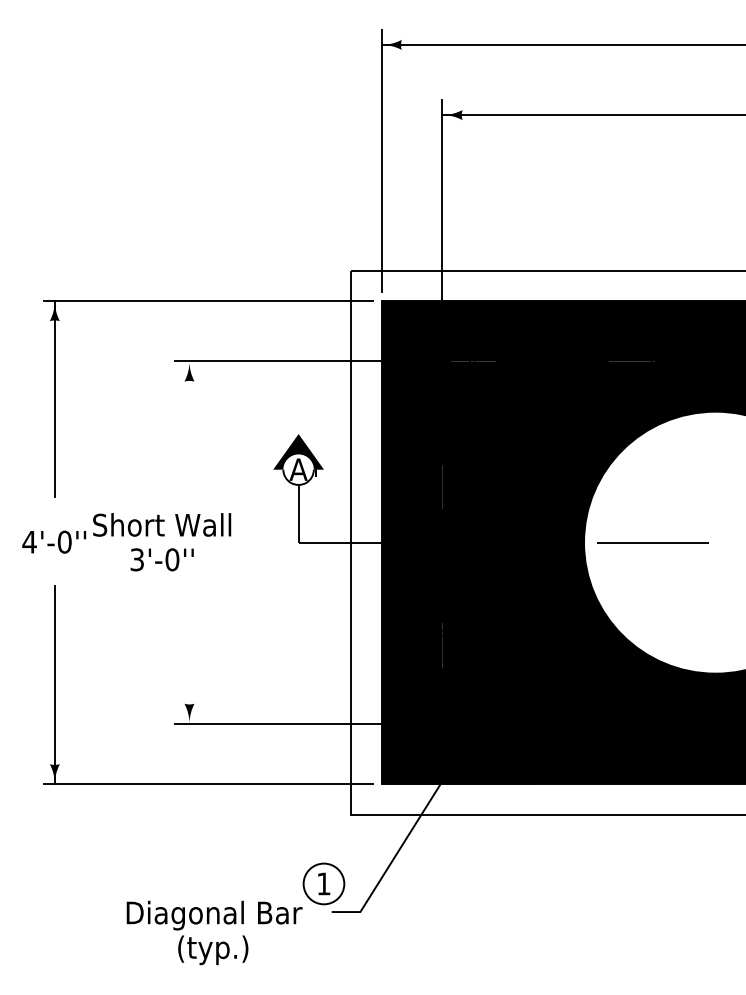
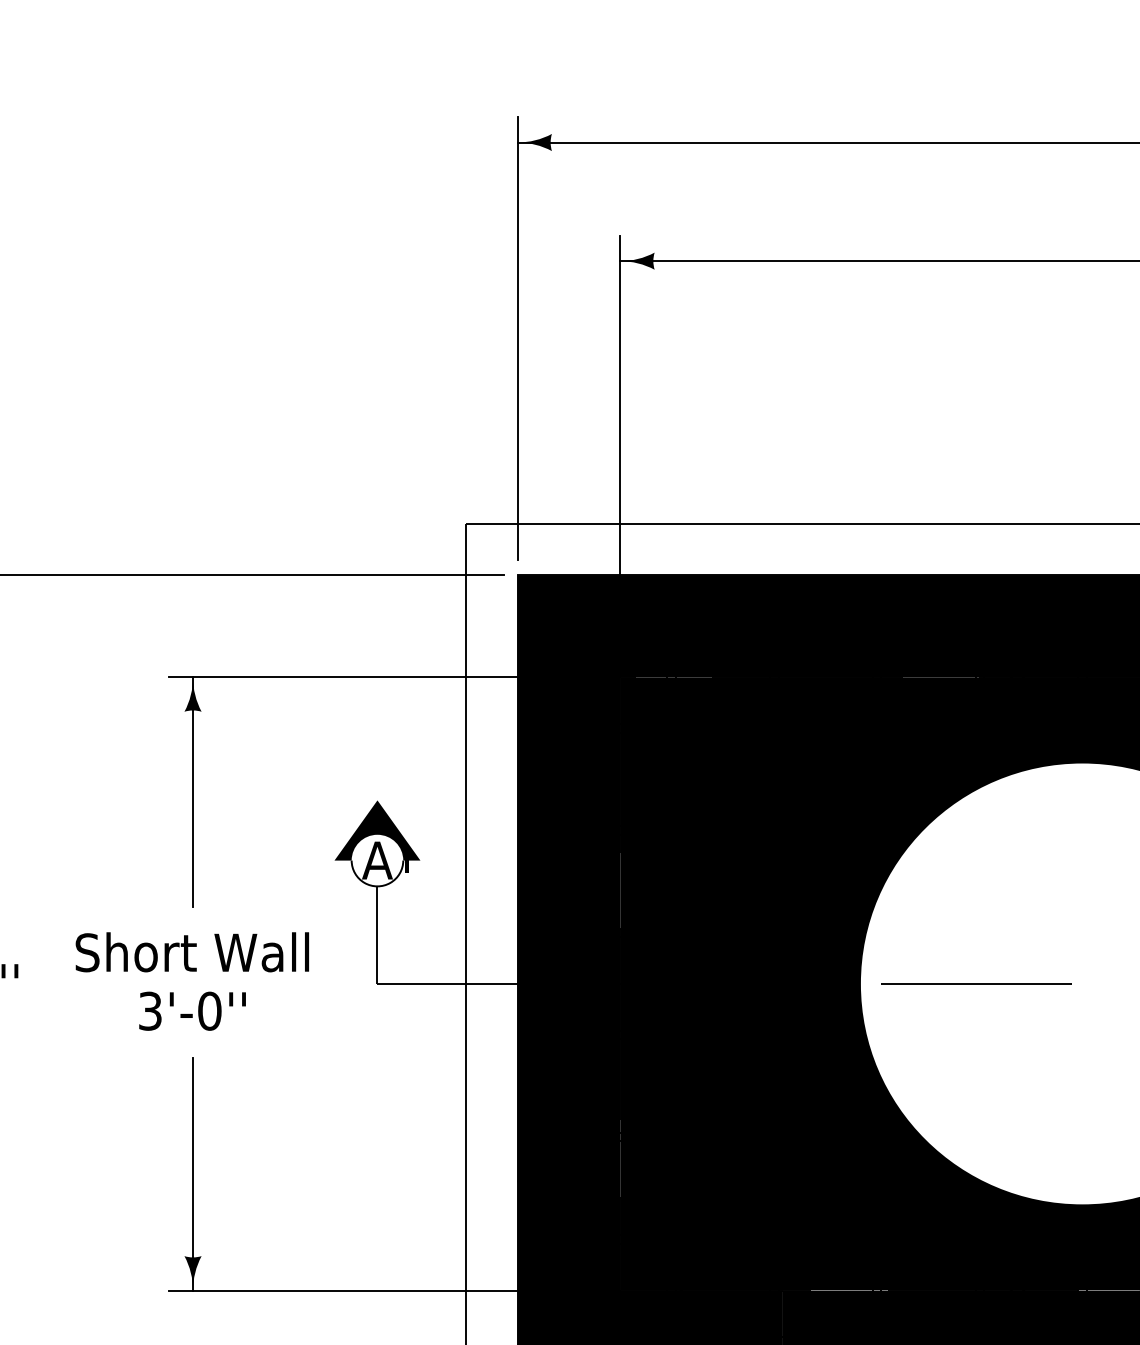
line: (189, 429) -> (193, 792), added
text: (162, 542) -> (193, 981), moved
line: (189, 655) -> (193, 1174), added

